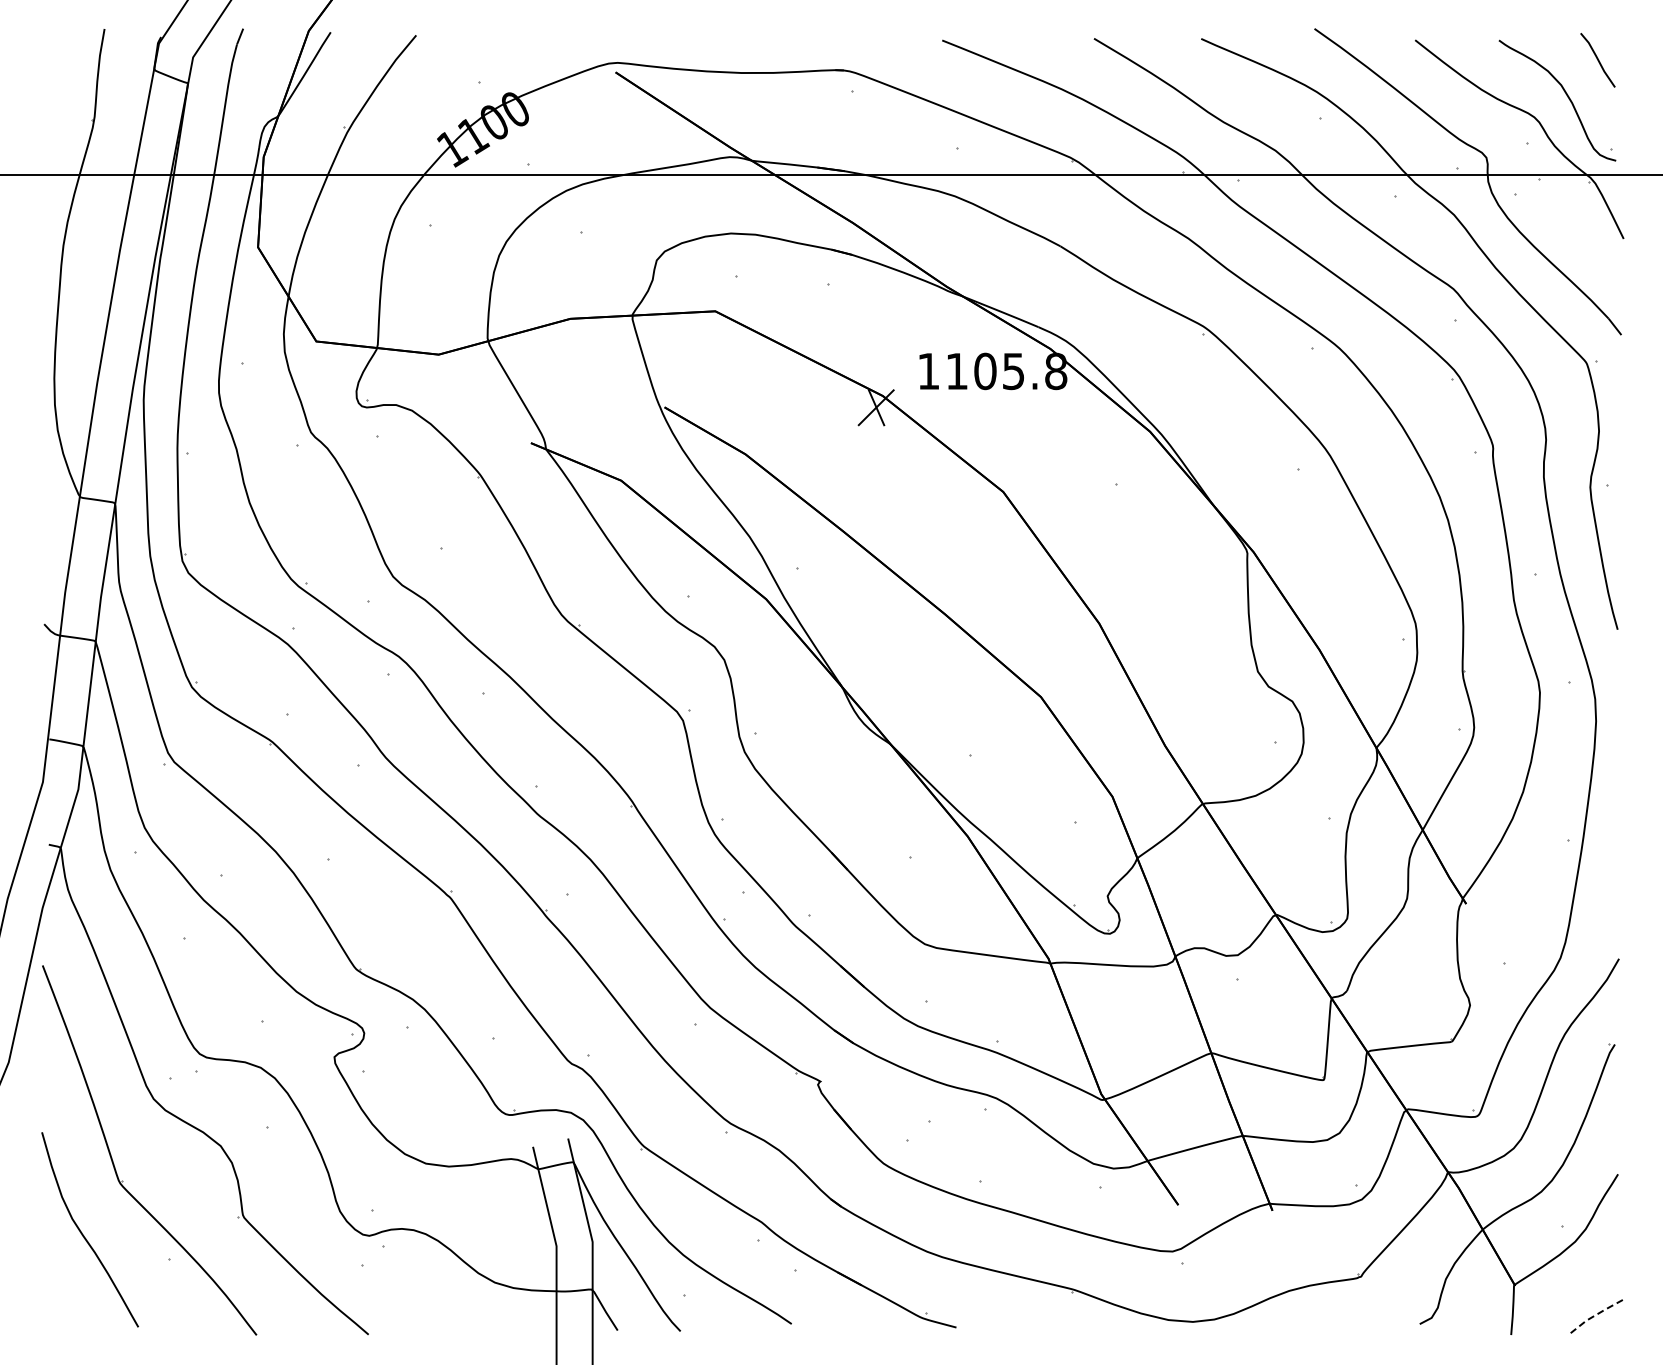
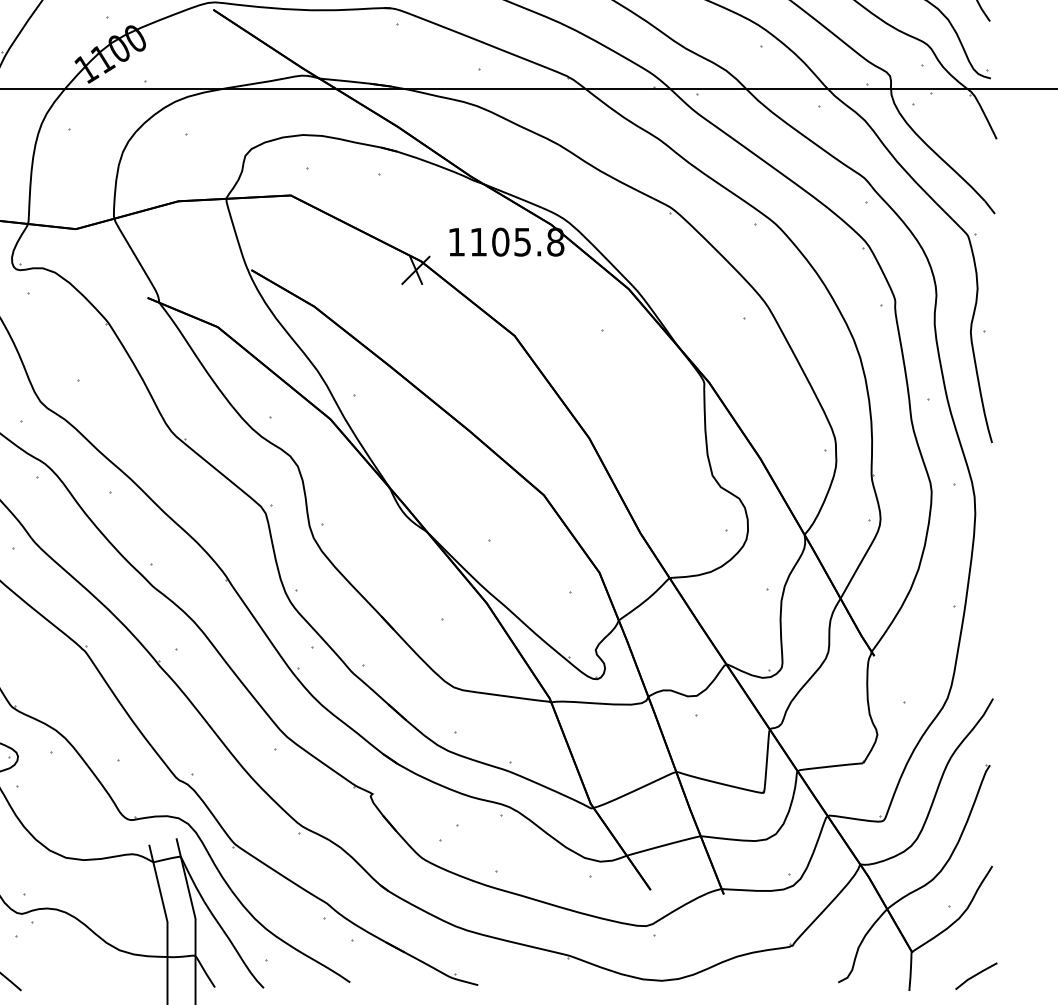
line: (1597, 1314) -> (976, 975), dashed -> solid

